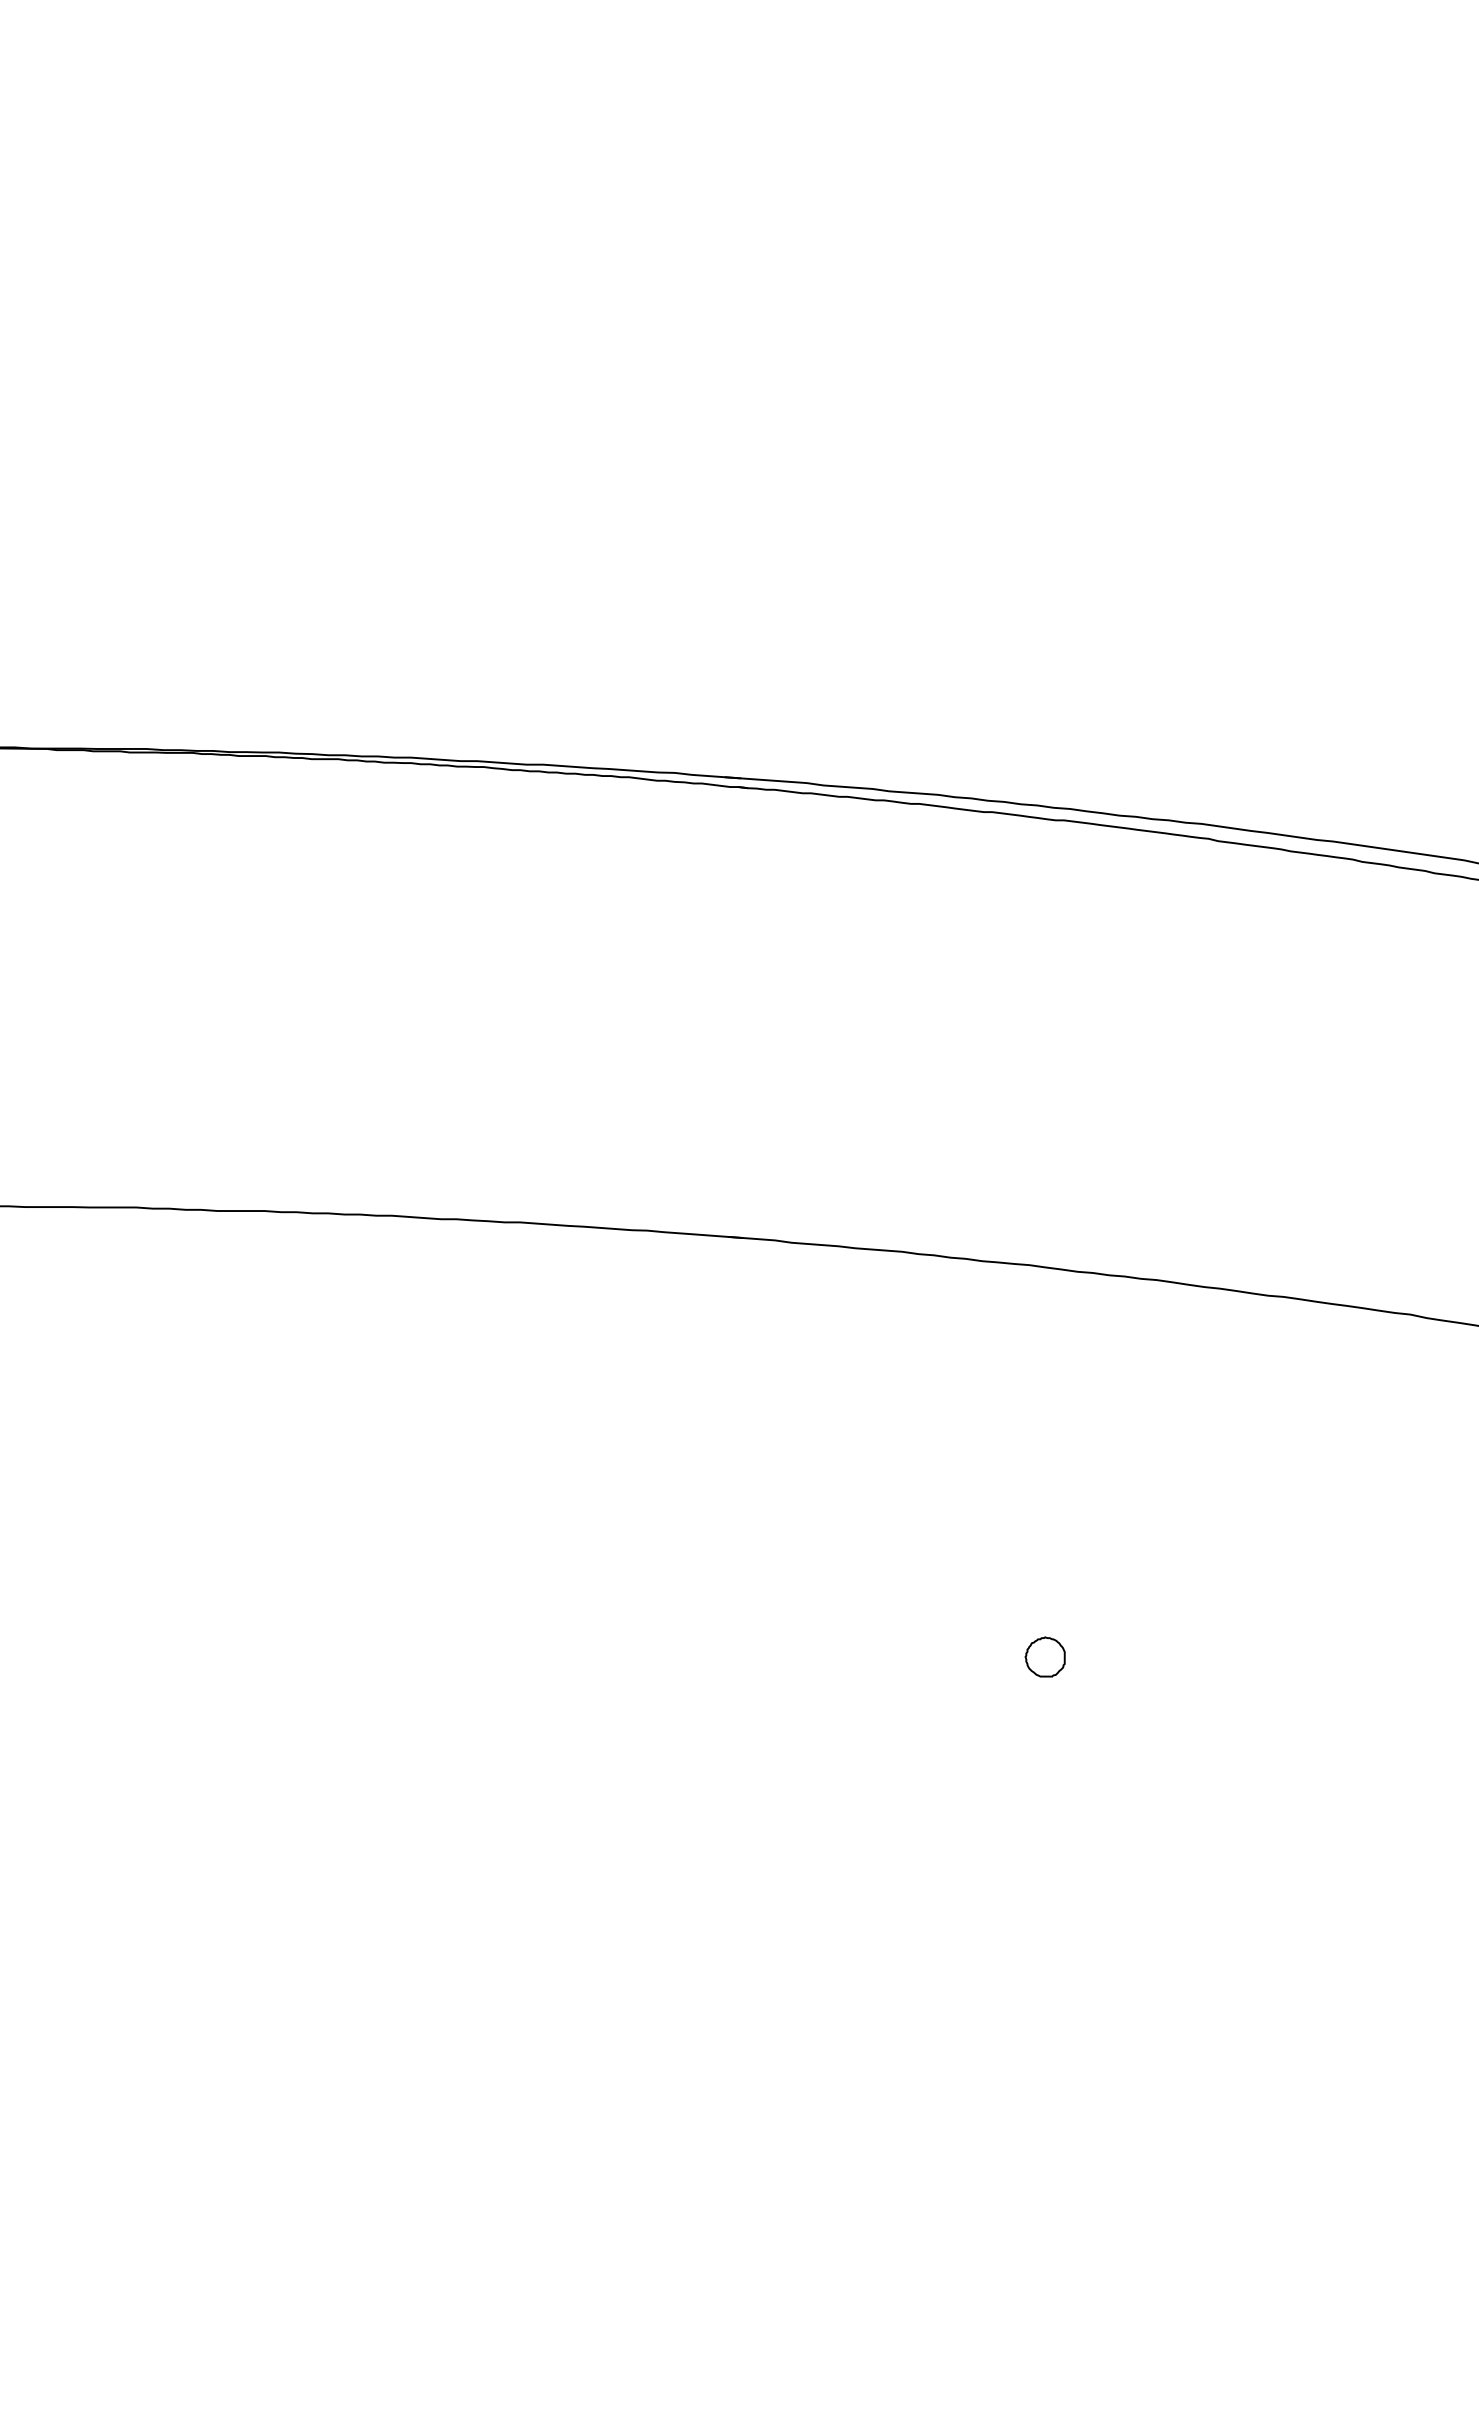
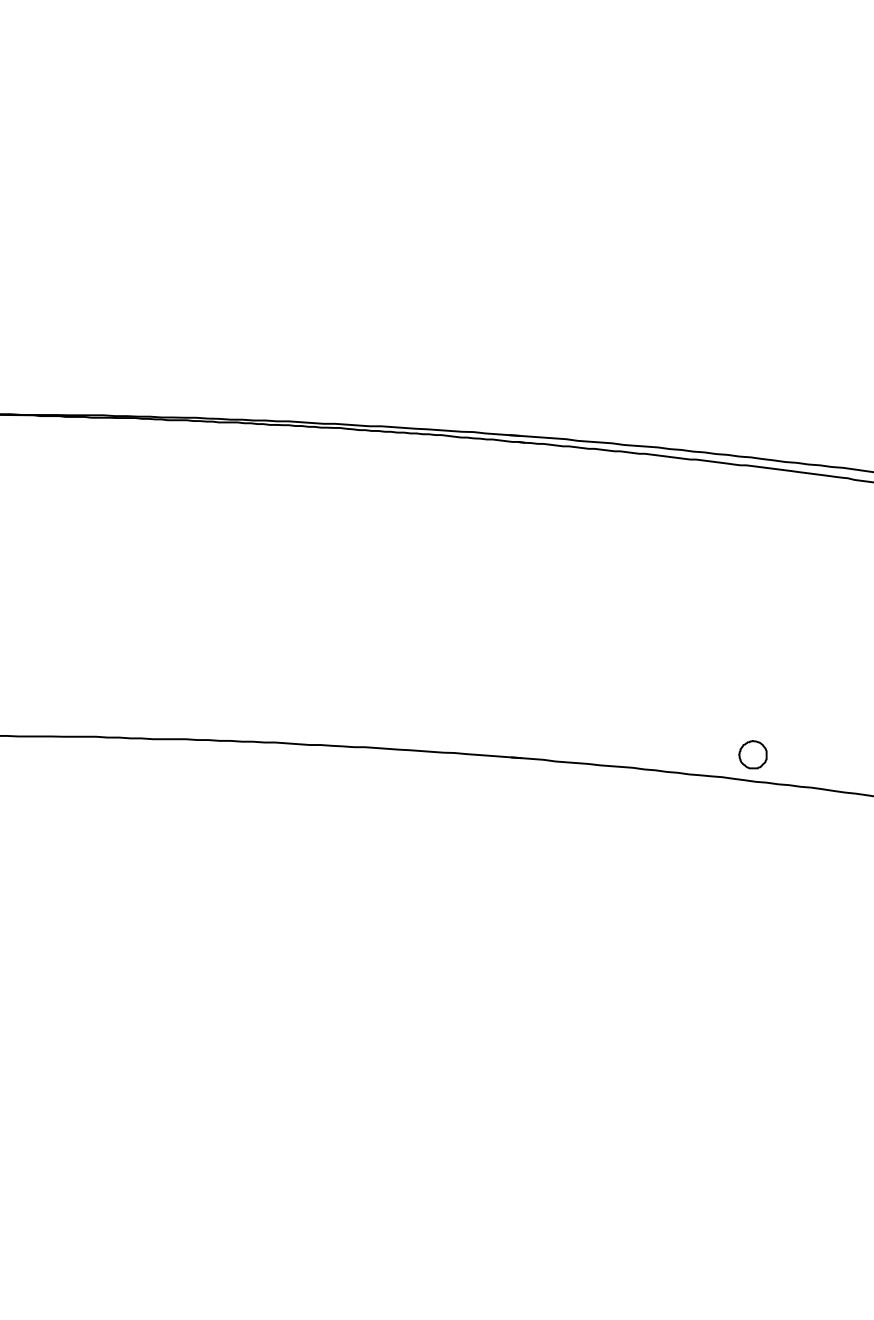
part: (1044, 1656) -> (752, 754), moved

